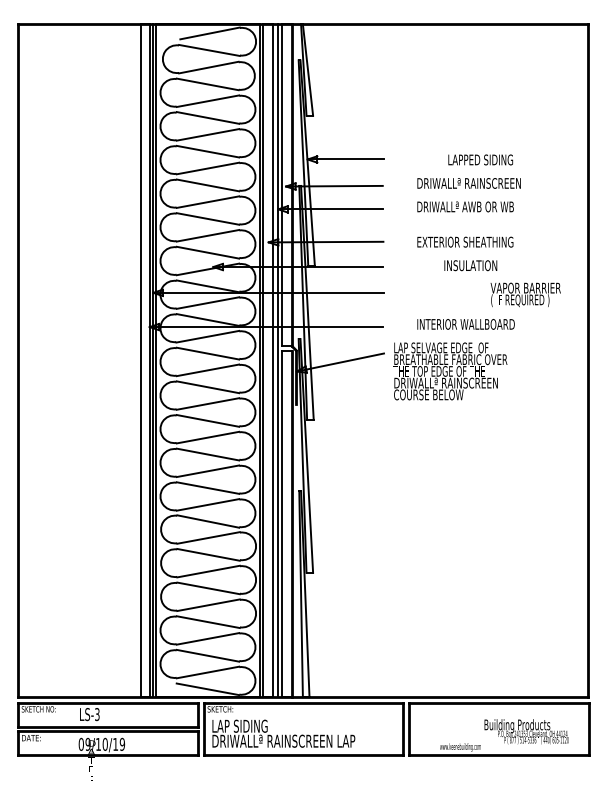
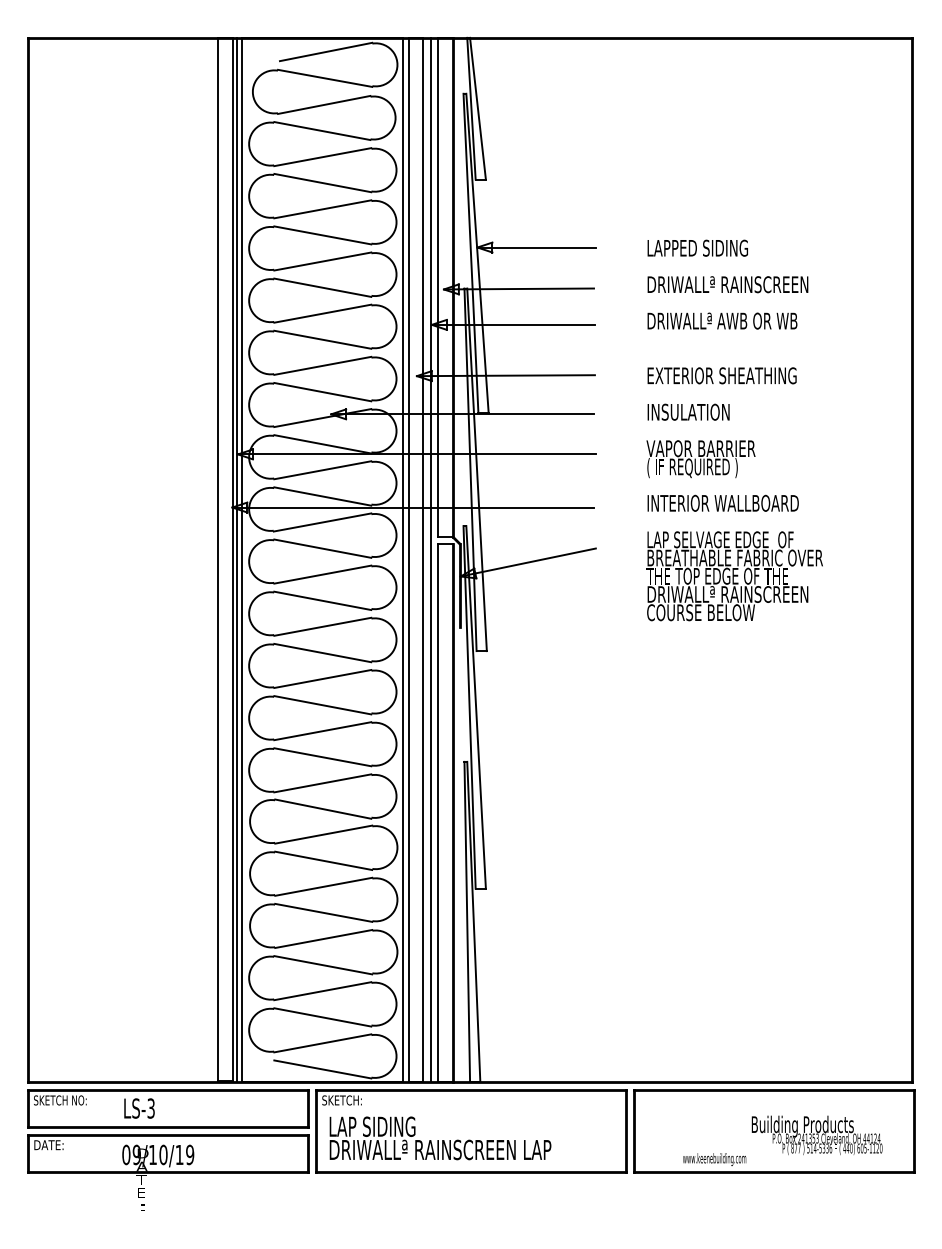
text: (480, 159) -> (697, 247), moved
text: (470, 265) -> (688, 411), moved
text: (525, 294) -> (700, 458), moved
text: (450, 371) -> (734, 576), moved

